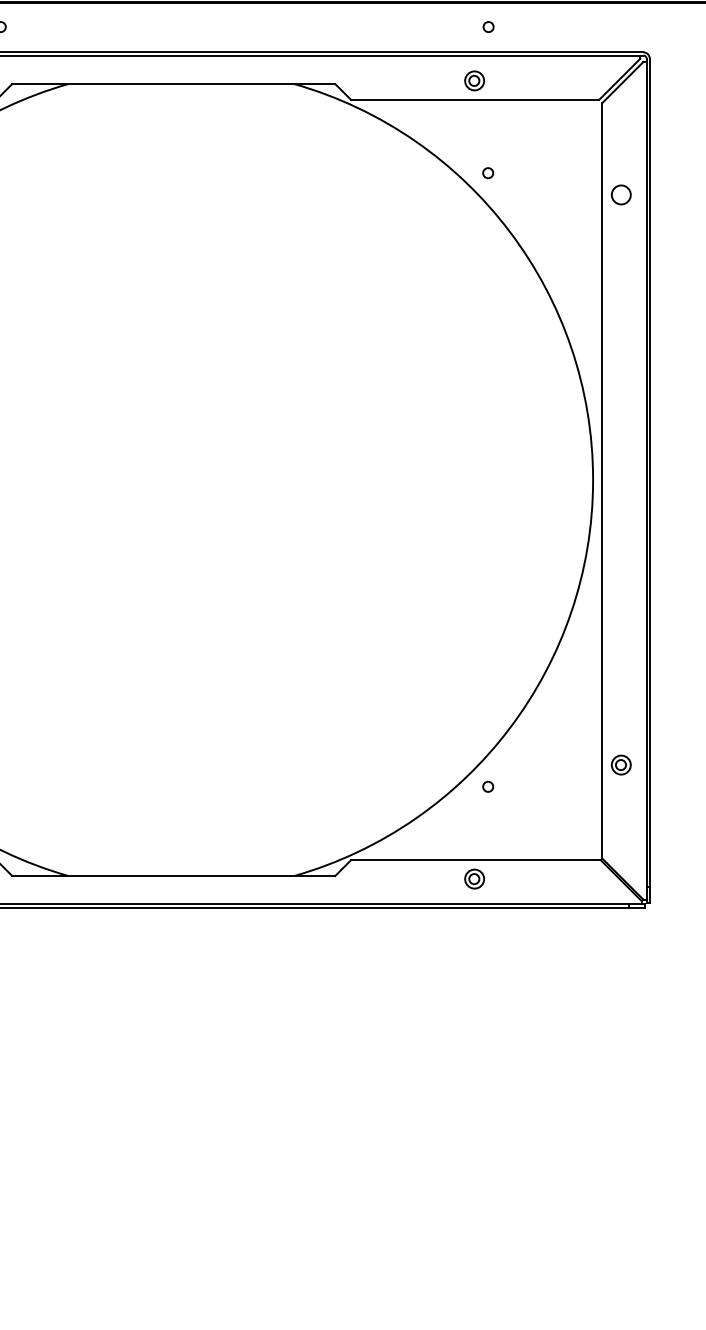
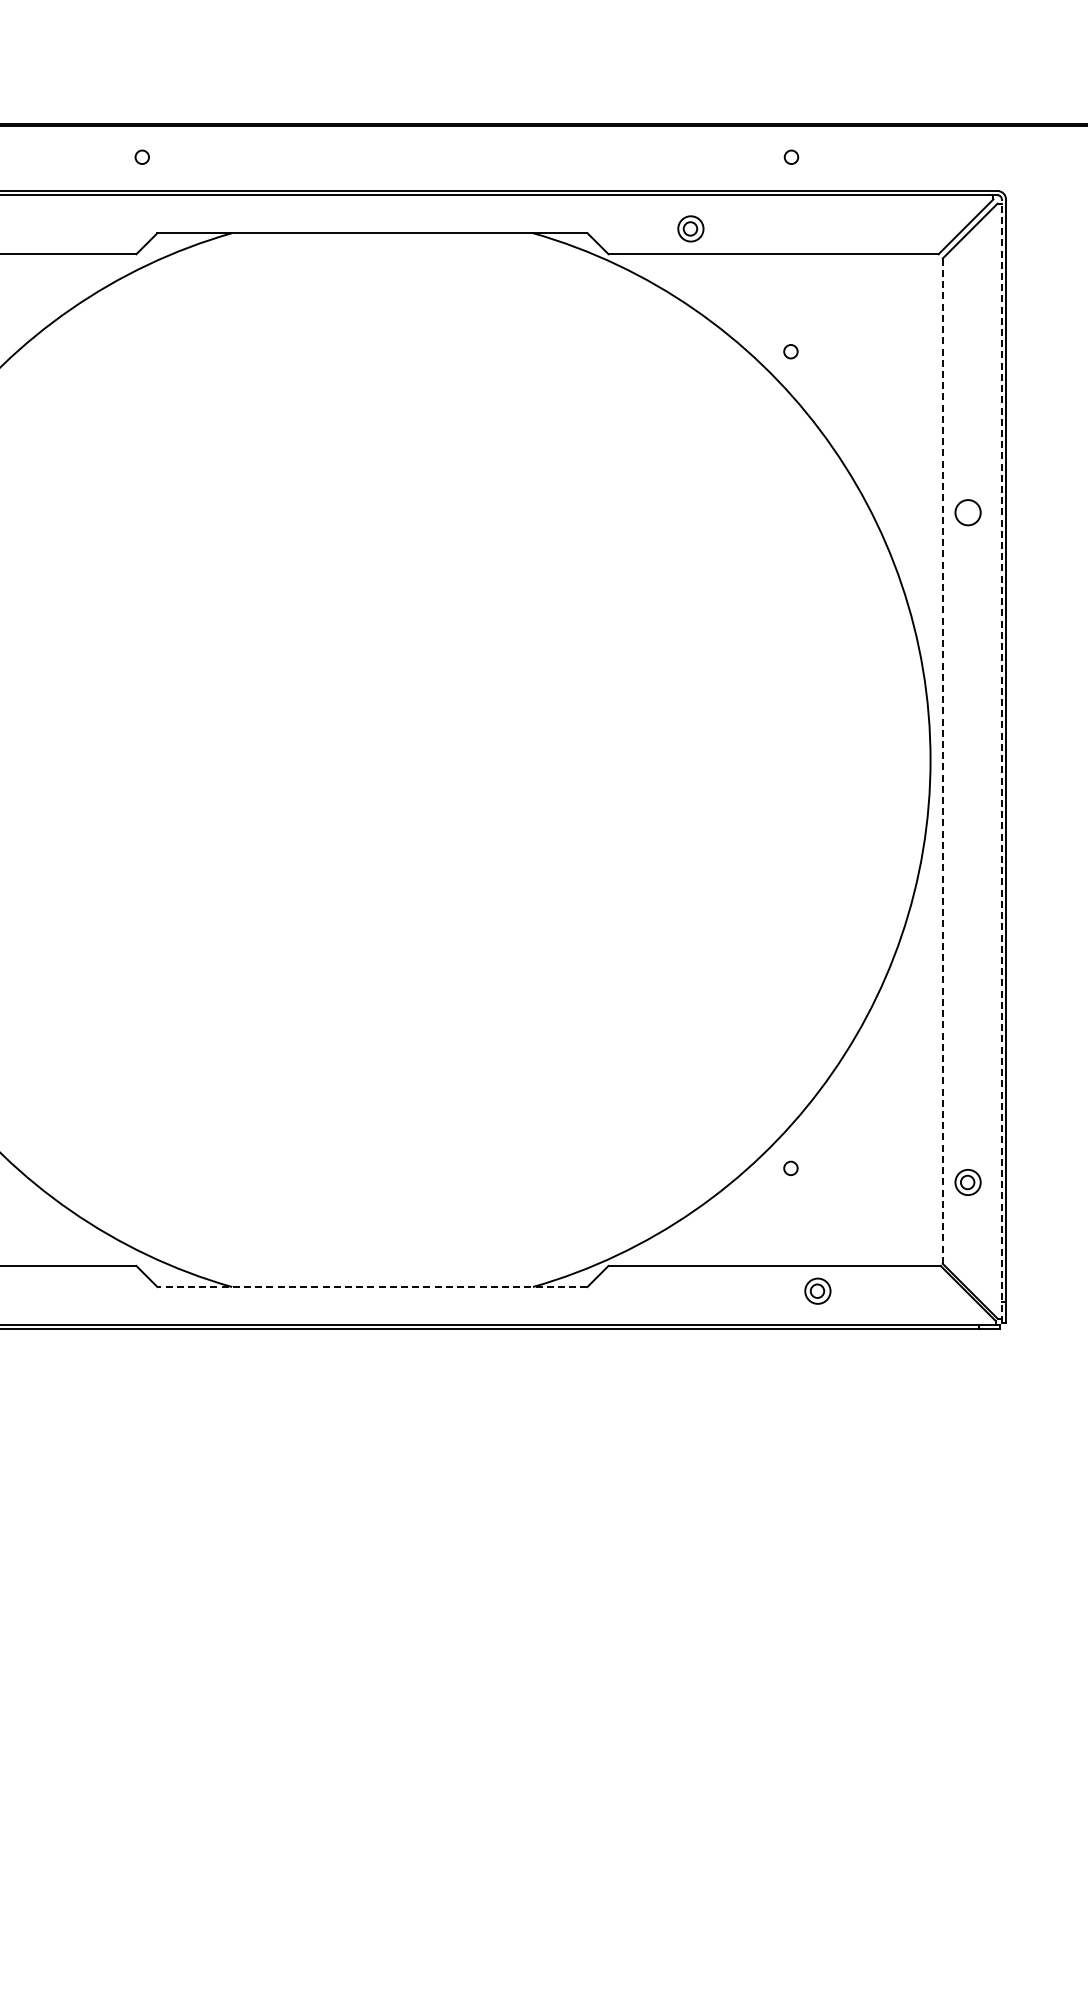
part: (474, 80) -> (690, 228), moved
circle: (620, 194) -> (967, 512), moved
line: (602, 481) -> (942, 761), solid -> dashed
line: (646, 481) -> (1001, 761), solid -> dashed
part: (620, 765) -> (967, 1182), moved
line: (173, 876) -> (372, 1287), solid -> dashed
part: (474, 878) -> (817, 1290), moved

